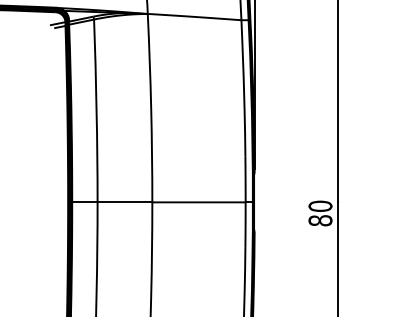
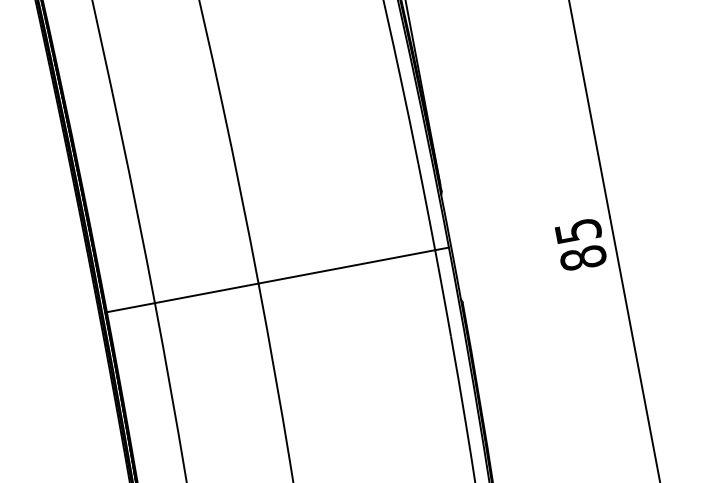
text: (320, 205) -> (577, 229), 80 -> 85

